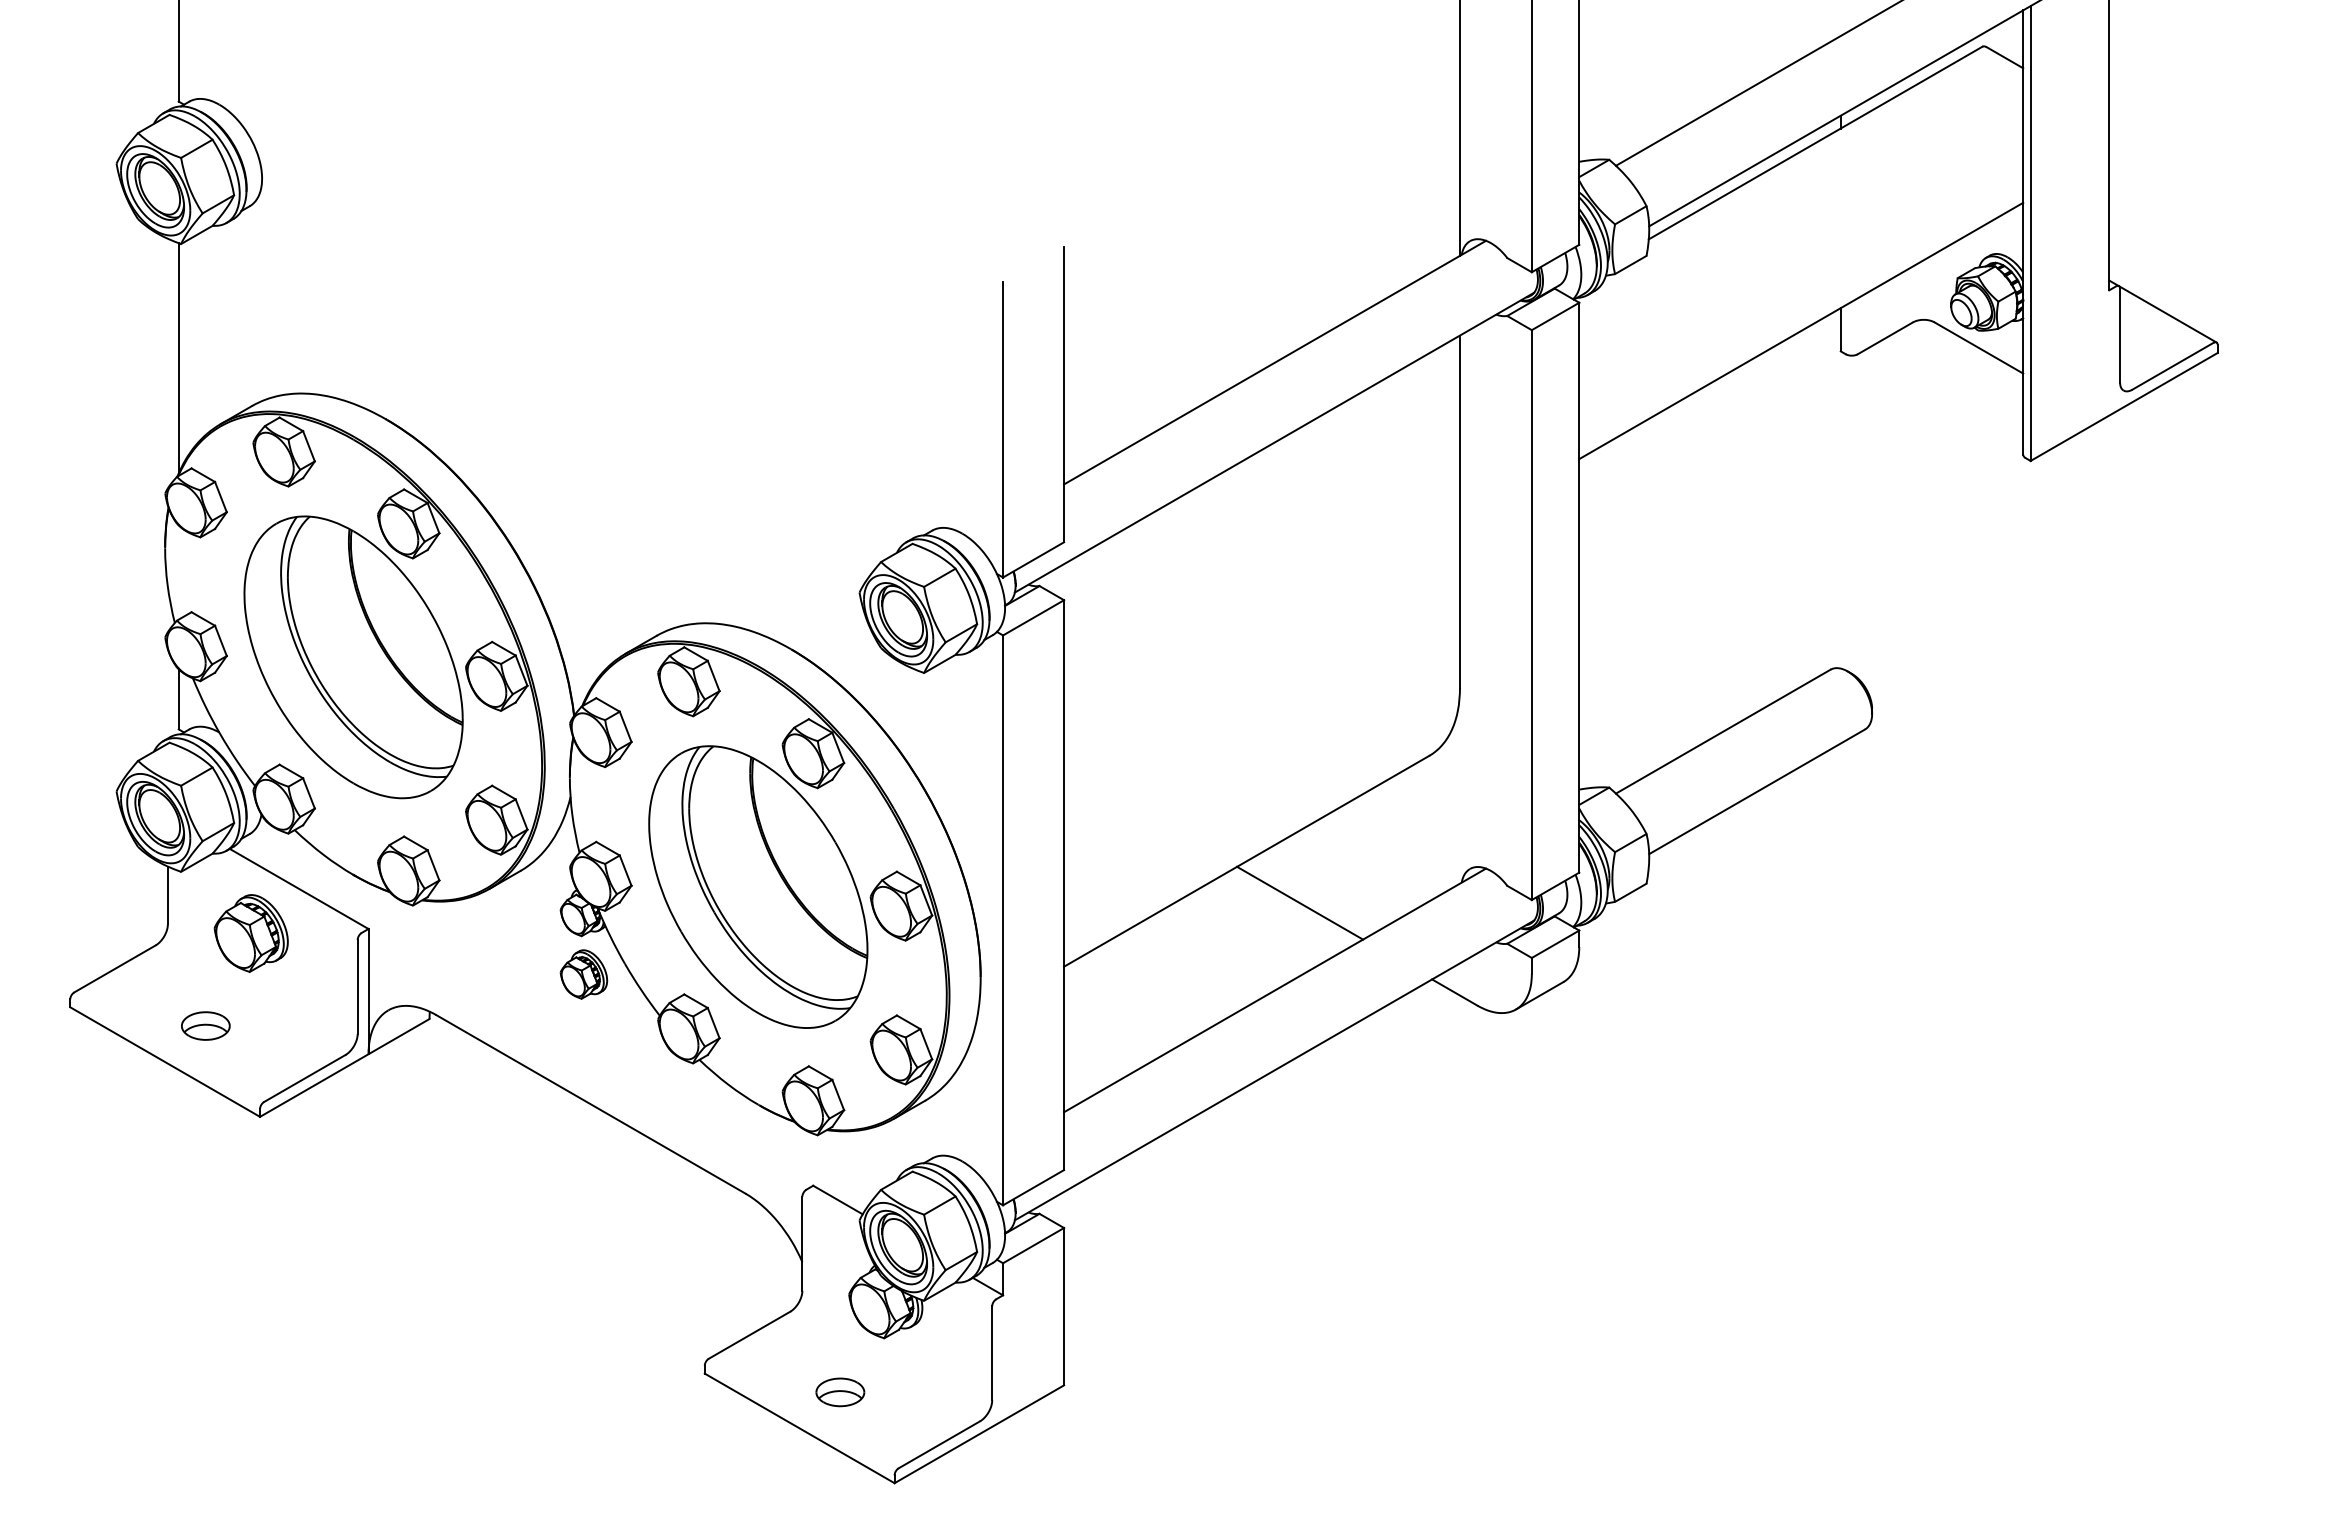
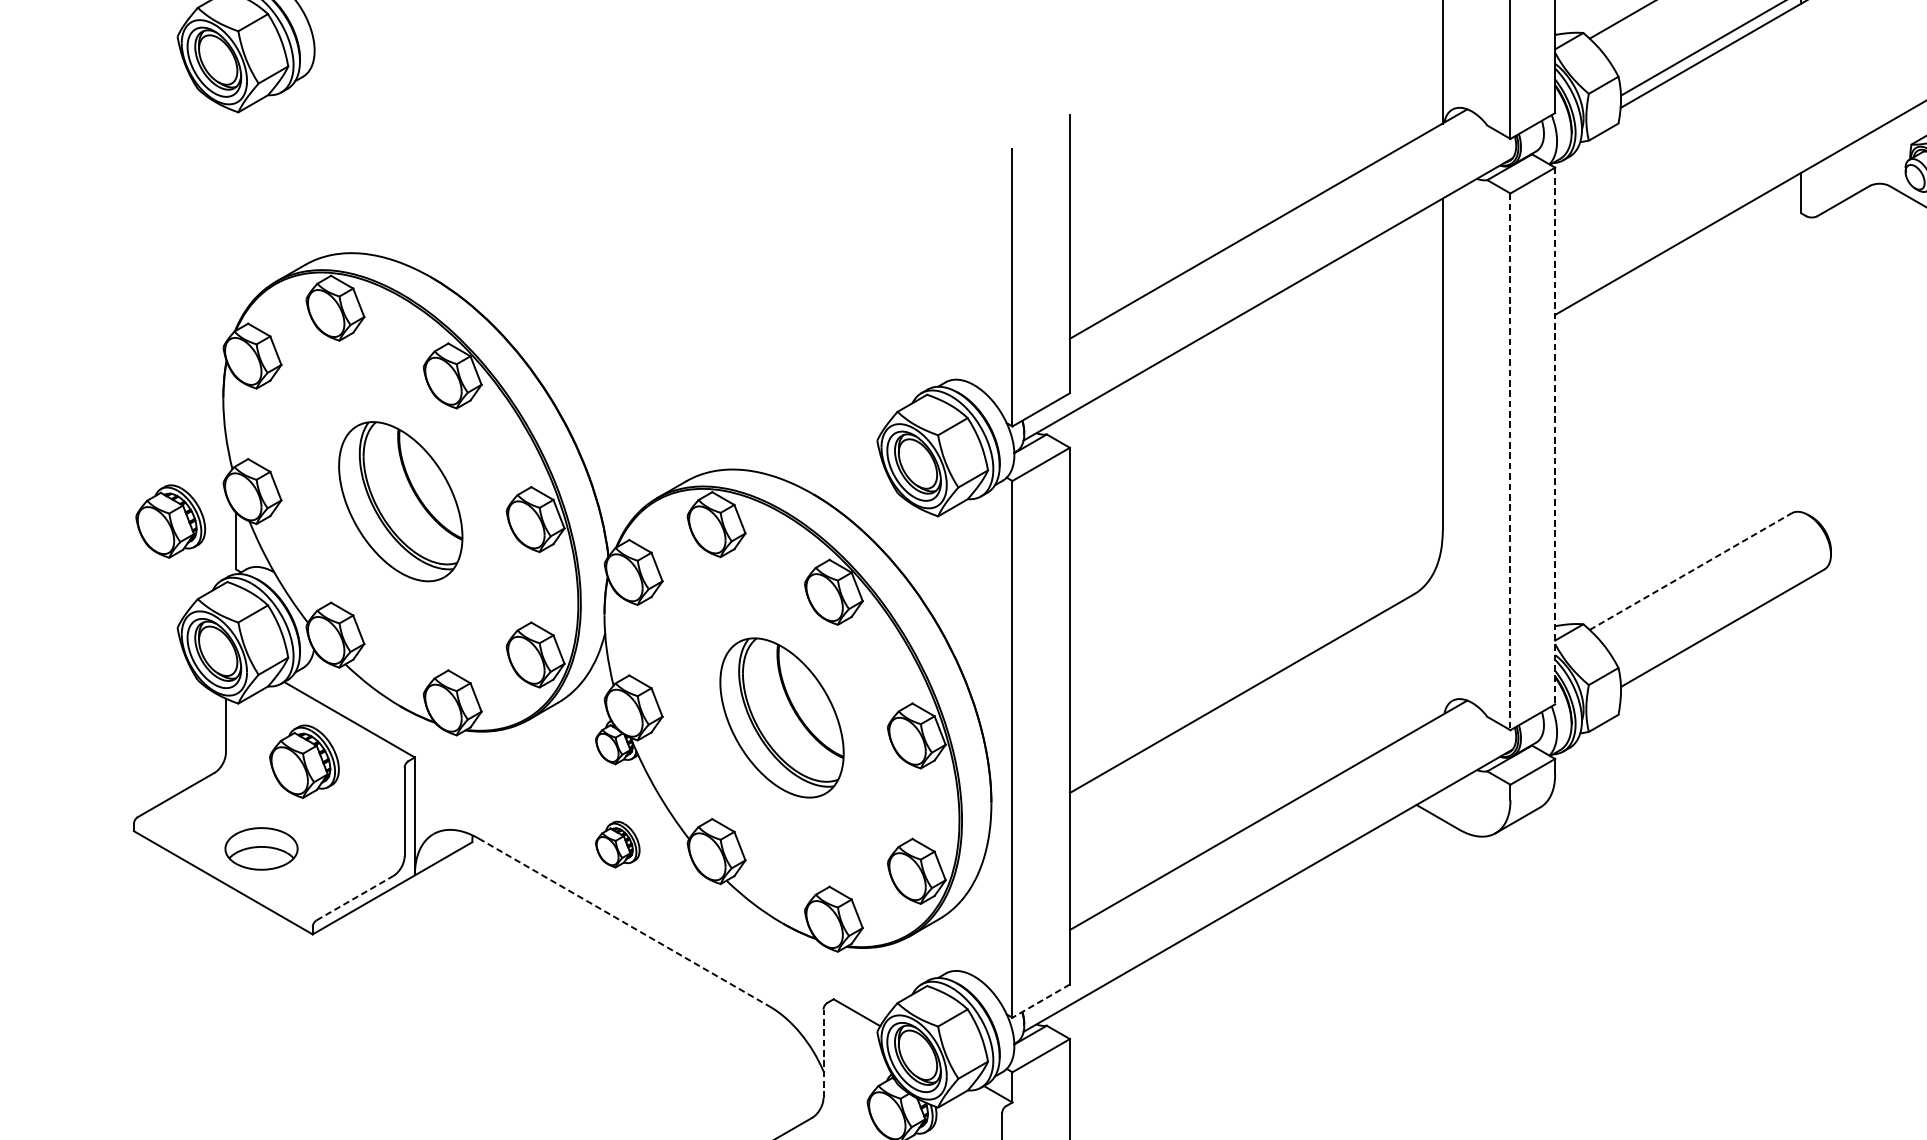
line: (178, 358) -> (235, 220), removed
line: (1579, 587) -> (1555, 435), solid -> dashed
line: (1531, 615) -> (1510, 462), solid -> dashed
part: (353, 657) -> (400, 501), size x0.6
part: (108, 678) -> (169, 521), added
line: (1723, 731) -> (1690, 571), solid -> dashed
part: (758, 886) -> (782, 717), size x0.6
line: (1300, 902) -> (1292, 732), removed
part: (583, 974) -> (617, 844), moved
part: (205, 1025) -> (261, 848), size x1.6
line: (304, 1078) -> (354, 898), solid -> dashed
line: (591, 1104) -> (624, 922), solid -> dashed
line: (1033, 1187) -> (1041, 1000), solid -> dashed
line: (802, 1243) -> (823, 1053), solid -> dashed

